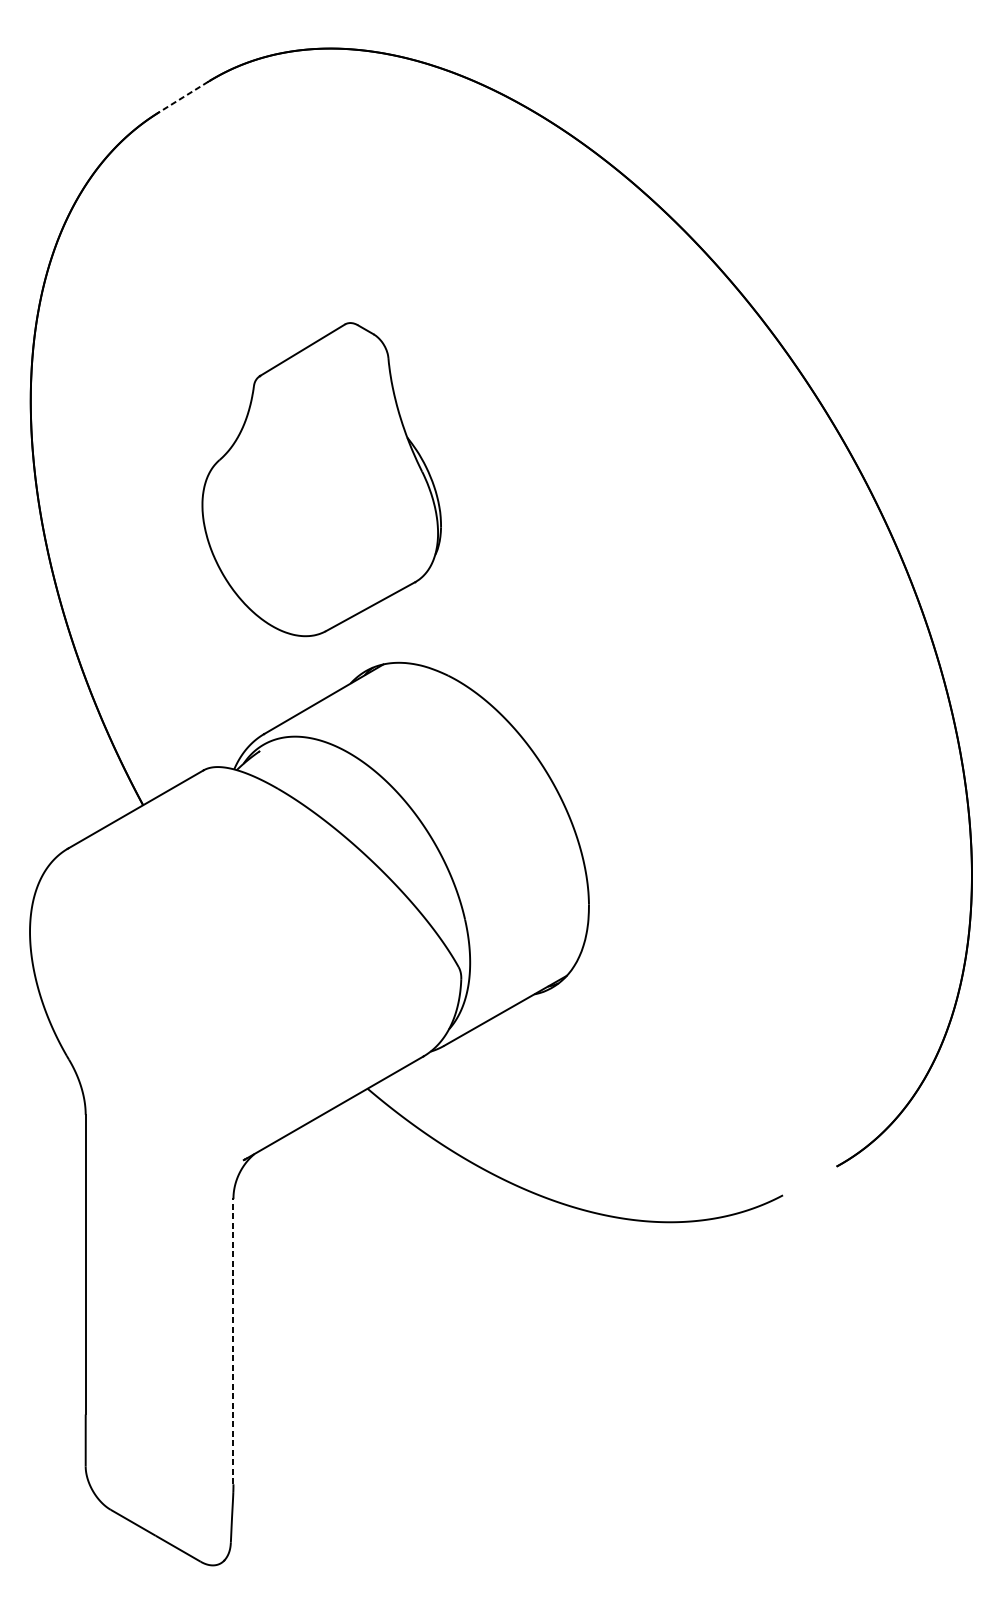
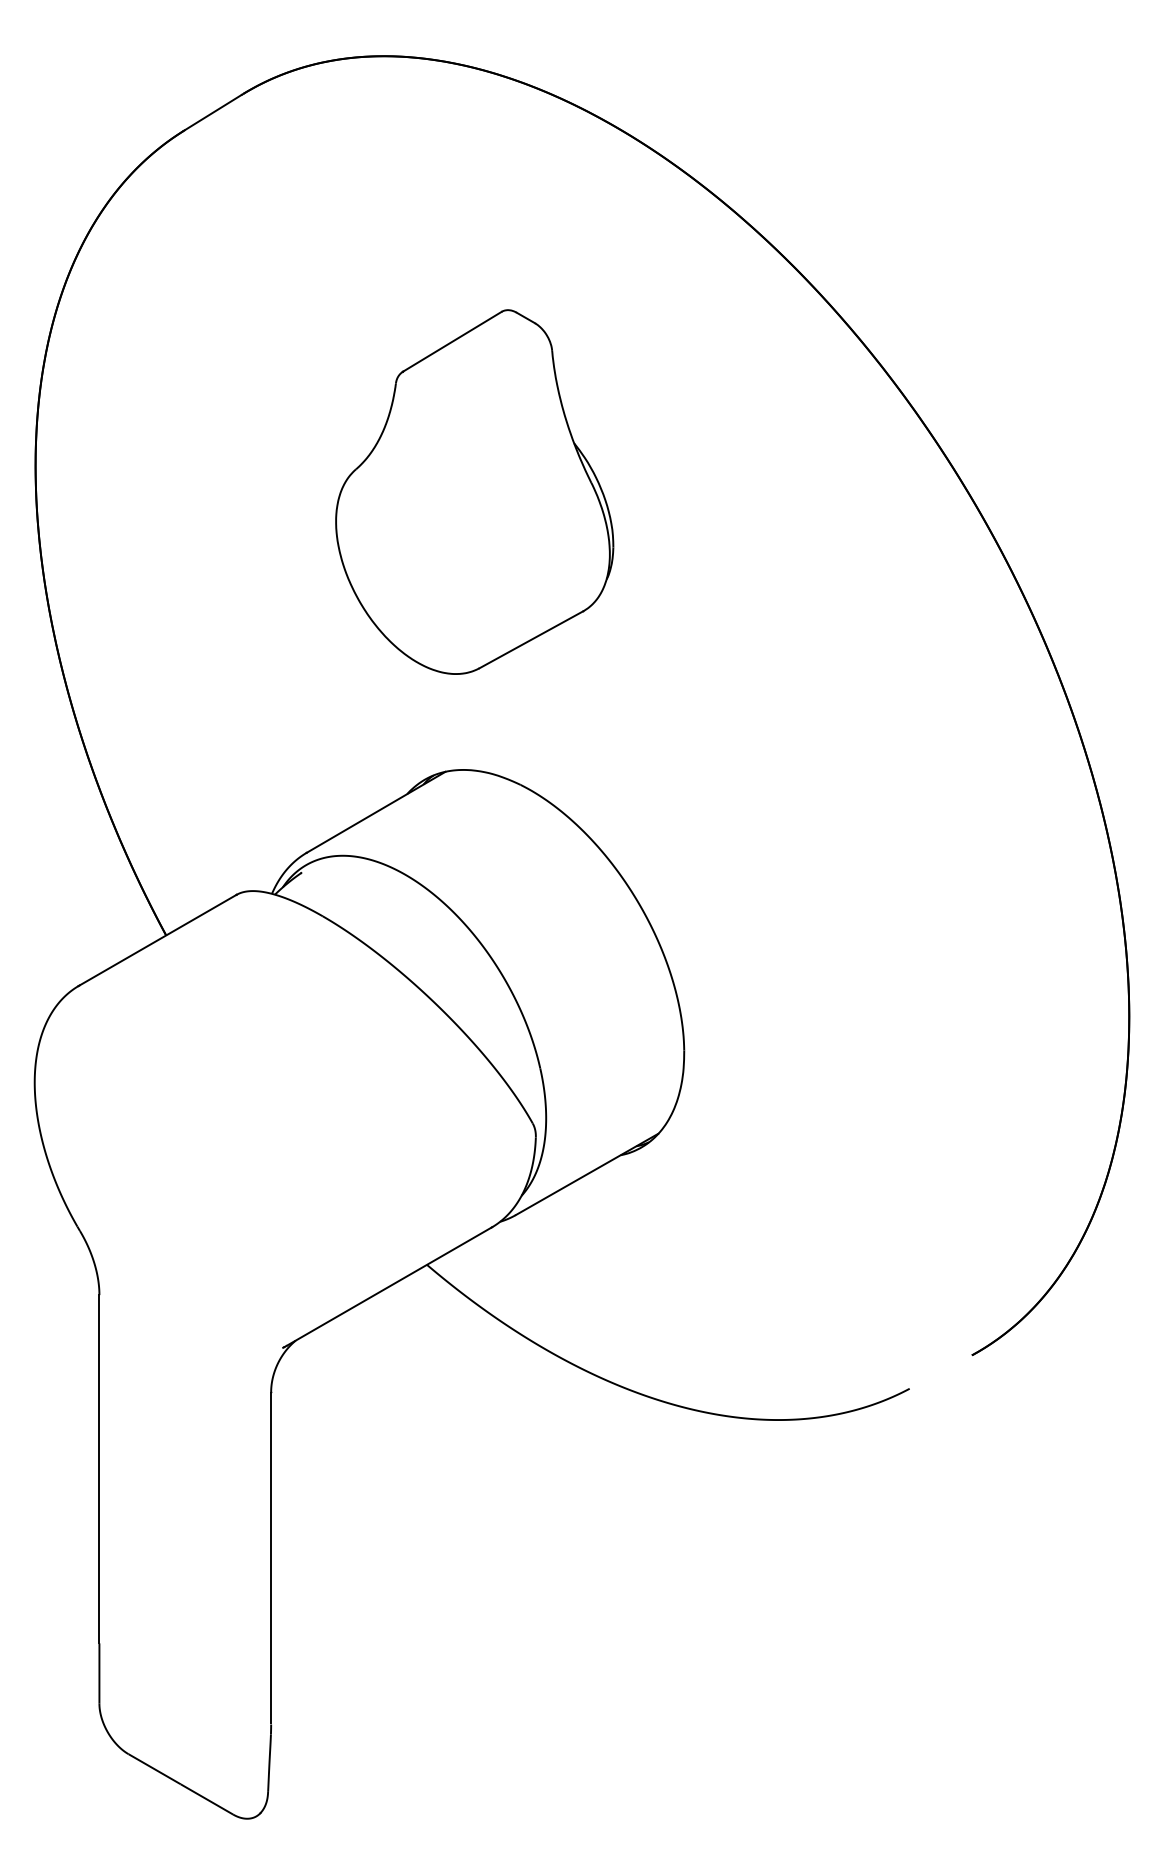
line: (183, 97) -> (212, 112), dashed -> solid
part: (321, 479) -> (474, 491), moved
line: (233, 1341) -> (271, 1558), dashed -> solid

